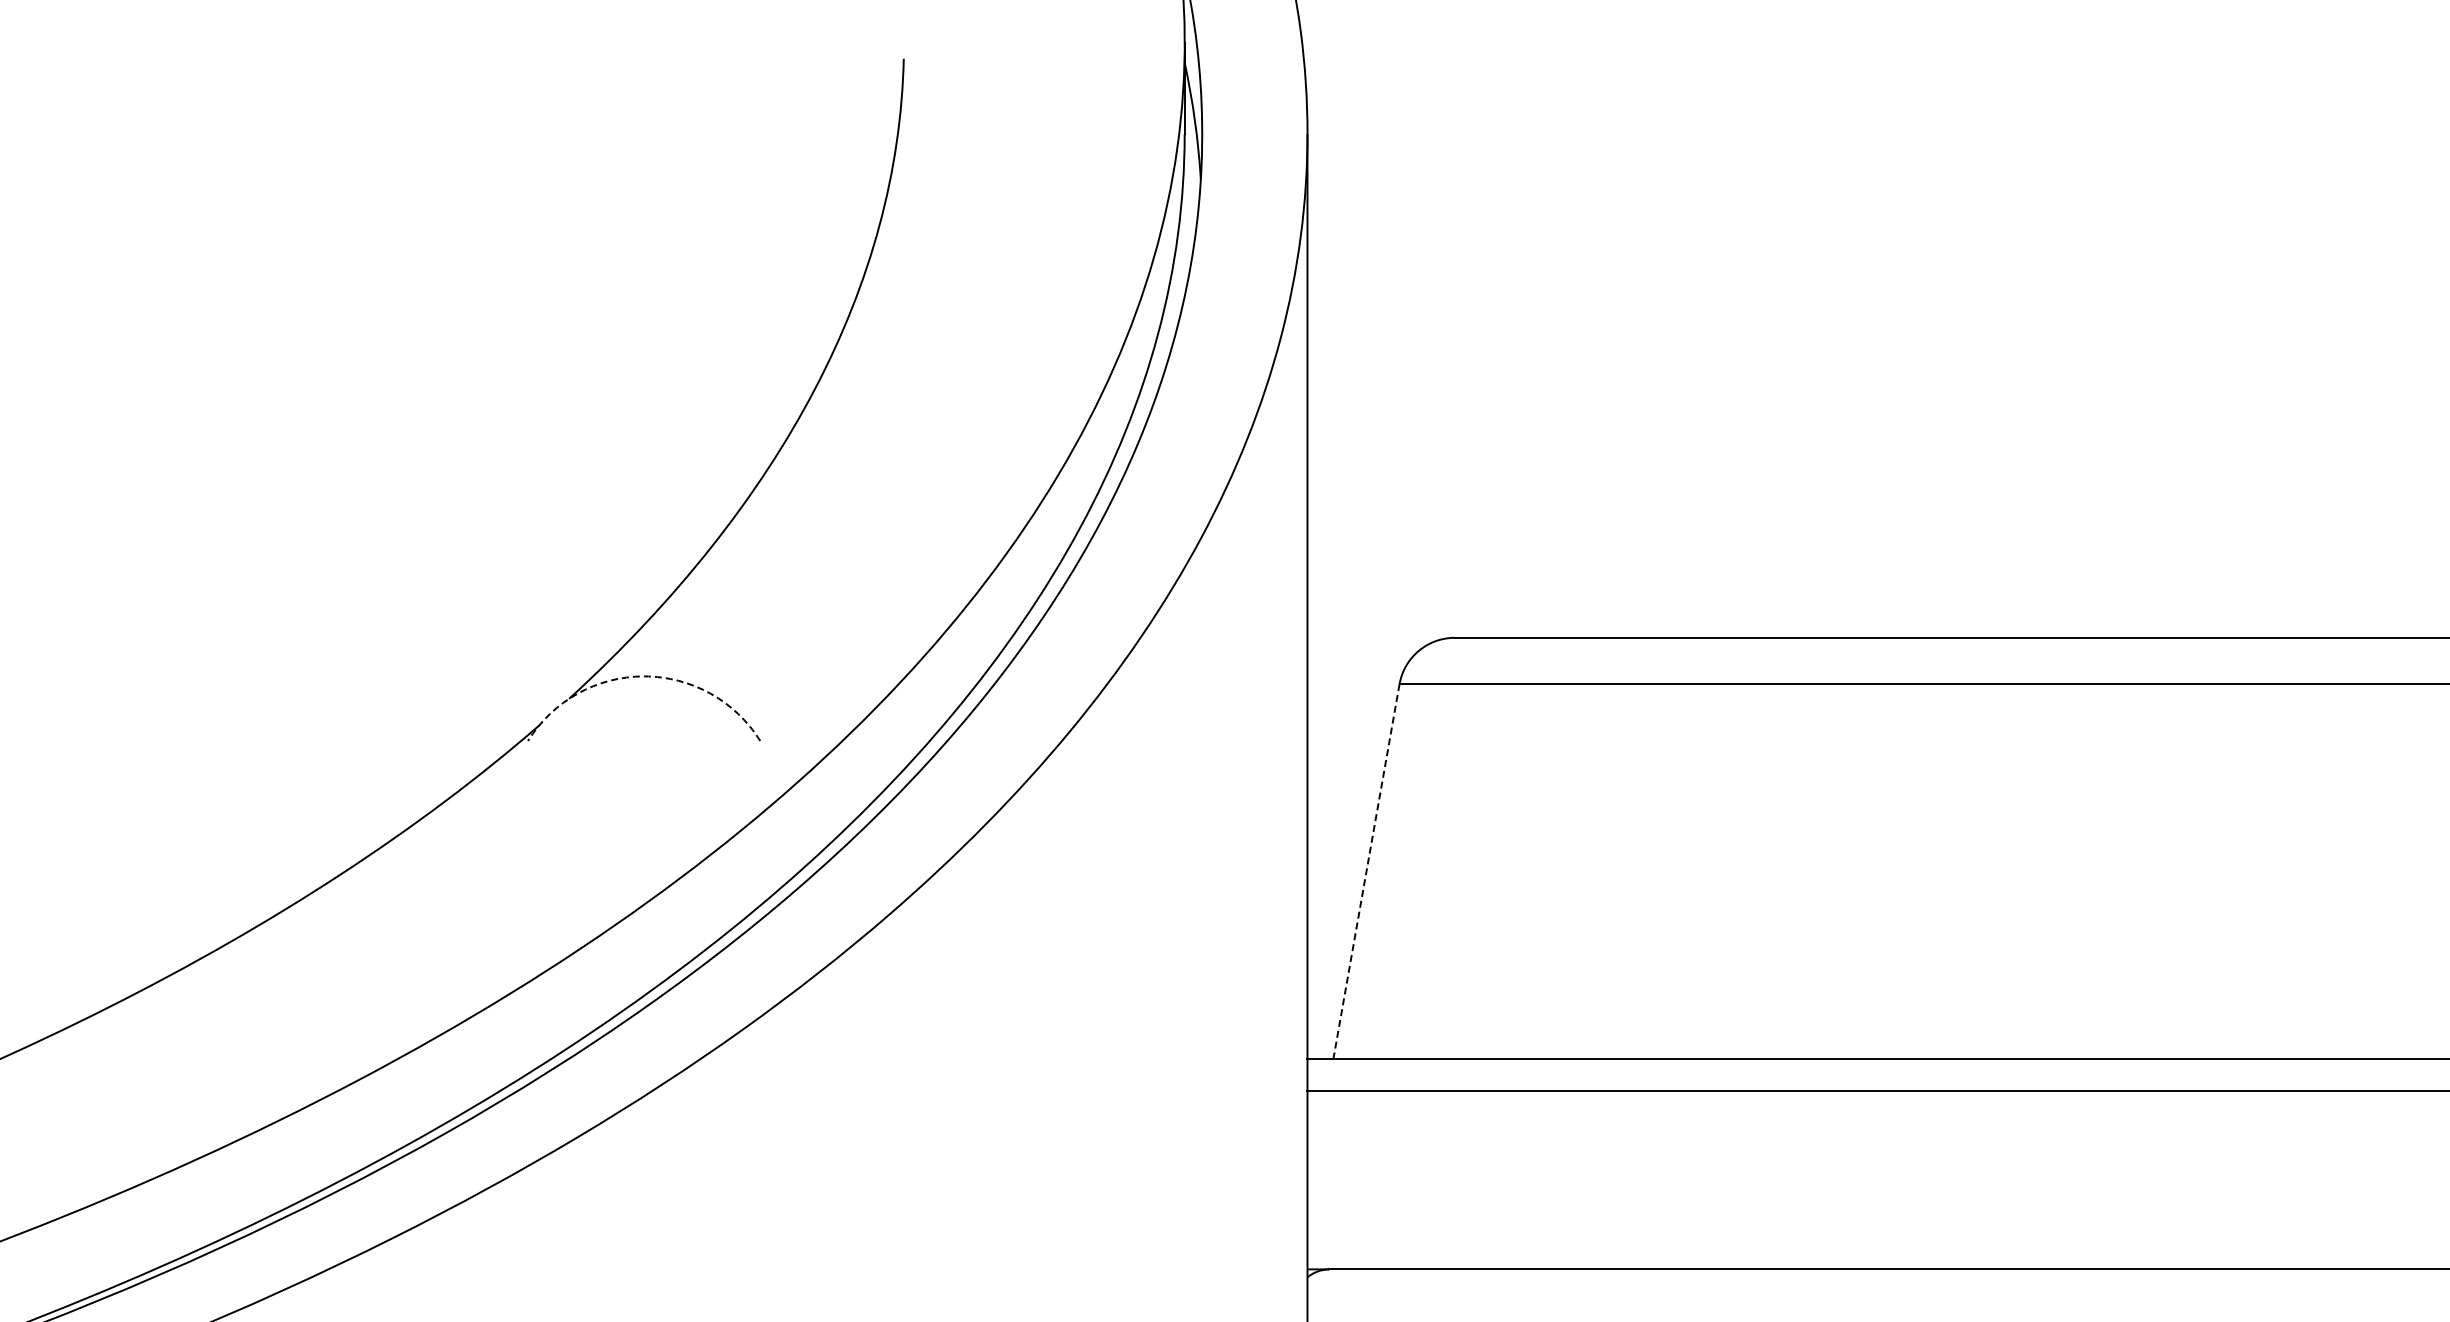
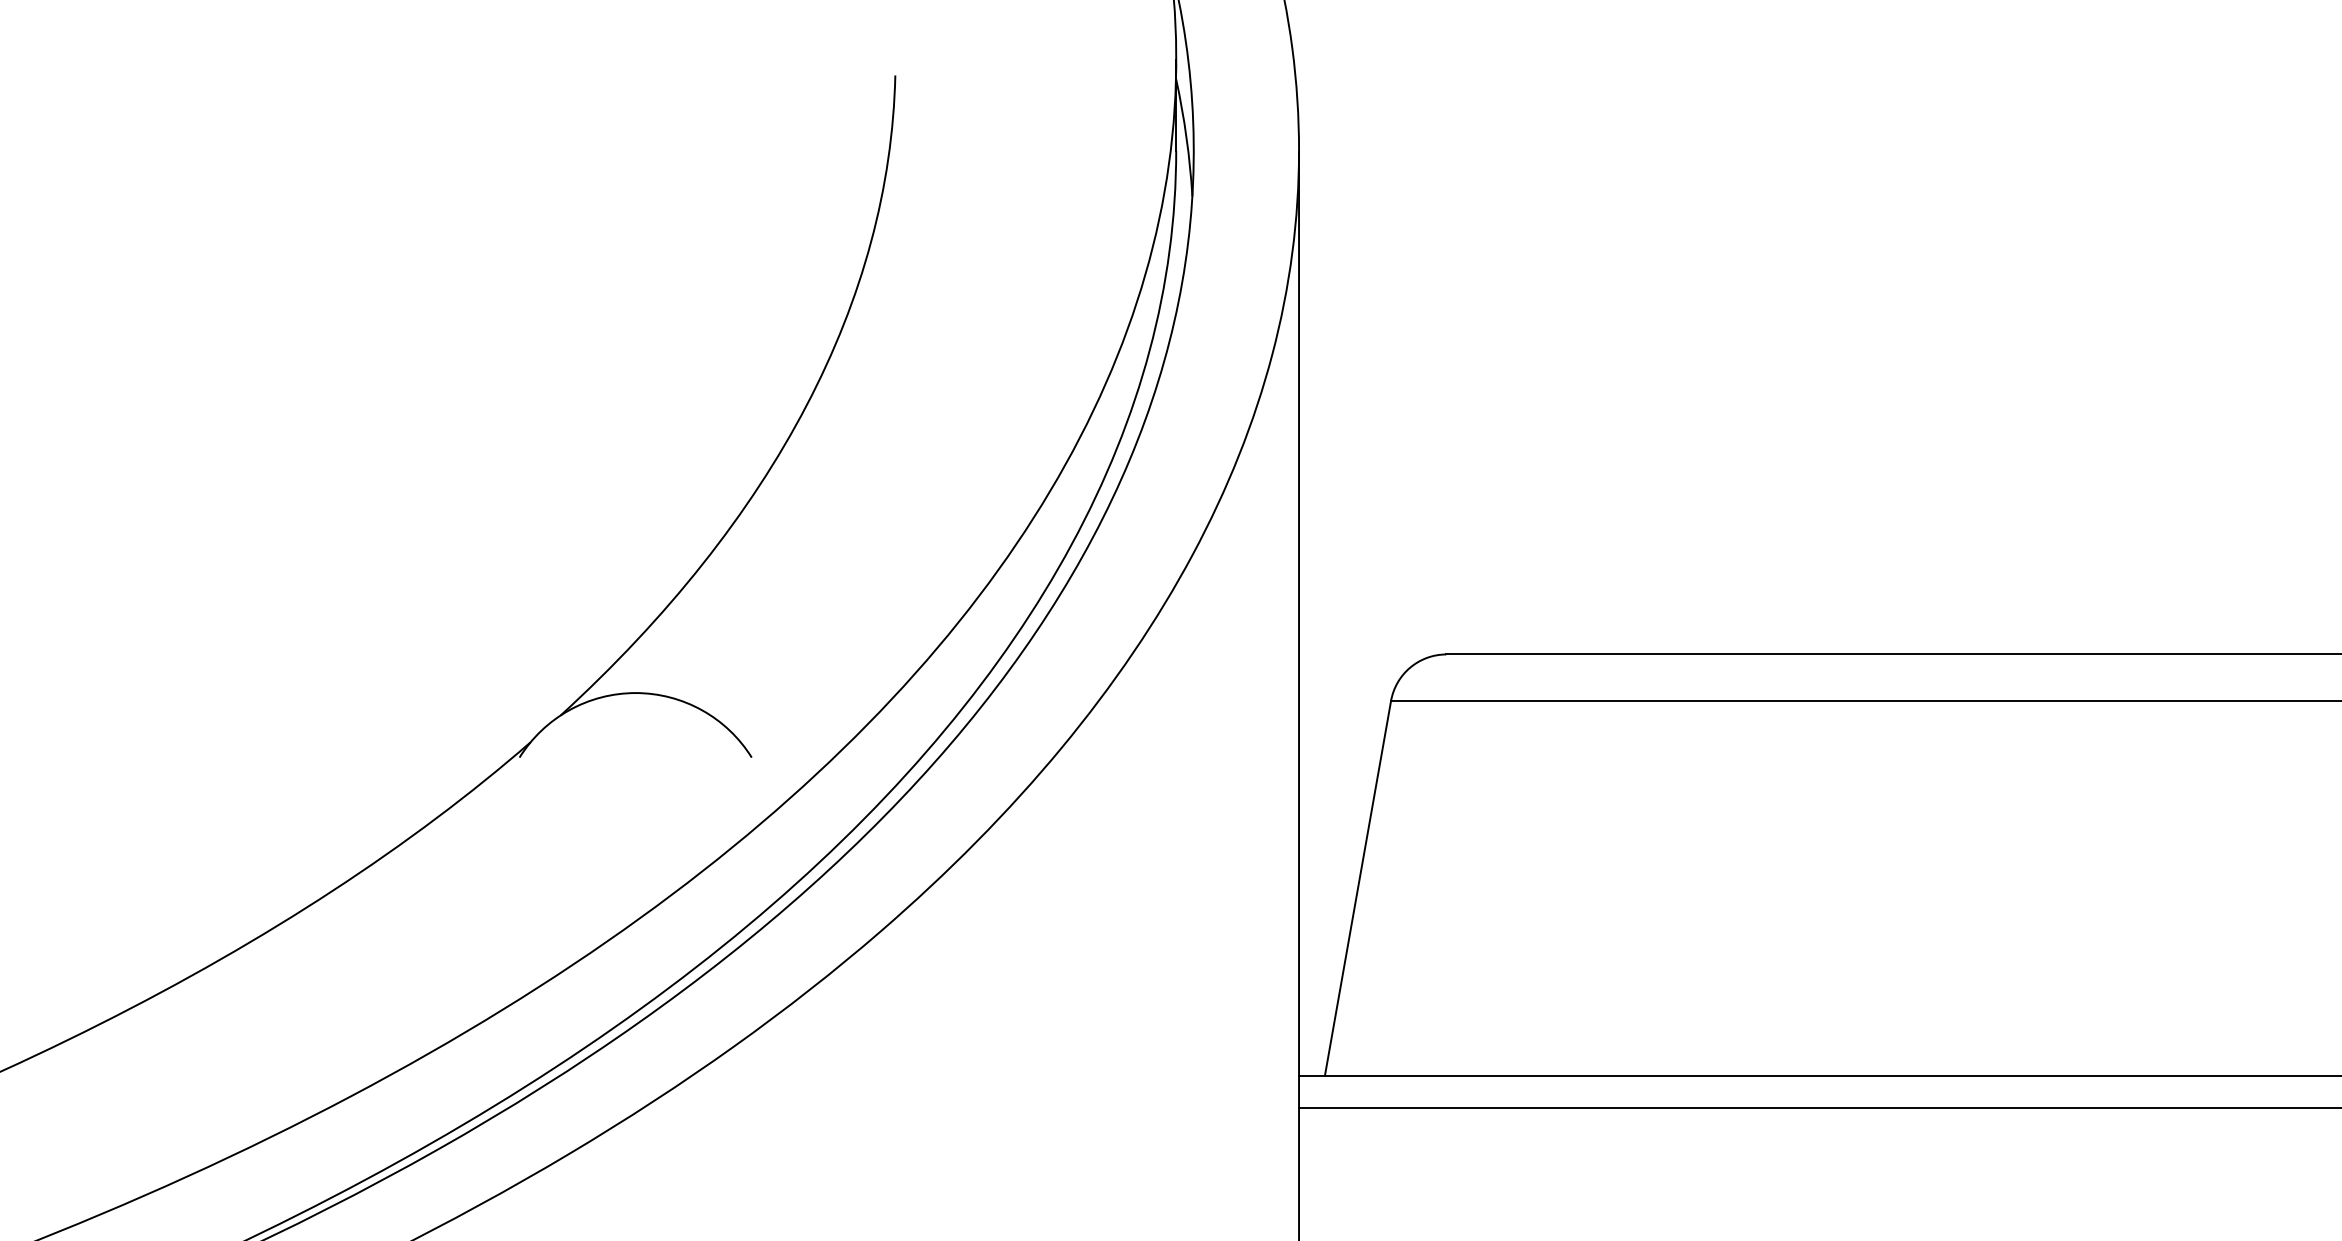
arc: (644, 676) -> (636, 693), dashed -> solid
line: (1366, 872) -> (1358, 889), dashed -> solid

